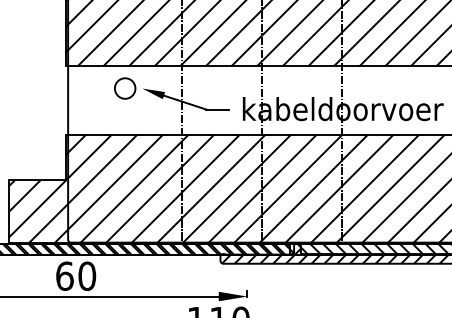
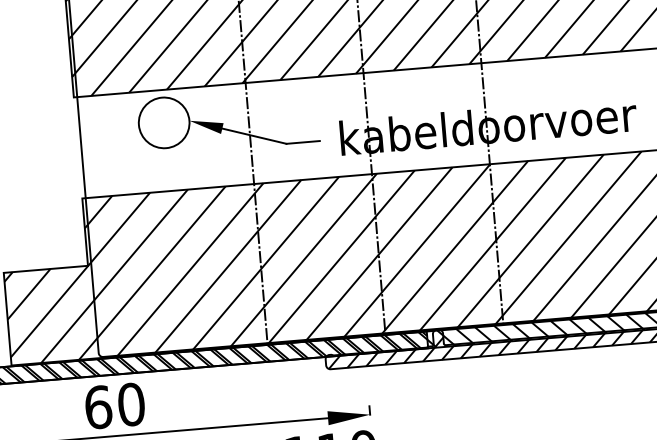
circle: (125, 88) -> (164, 122), size x1.67

